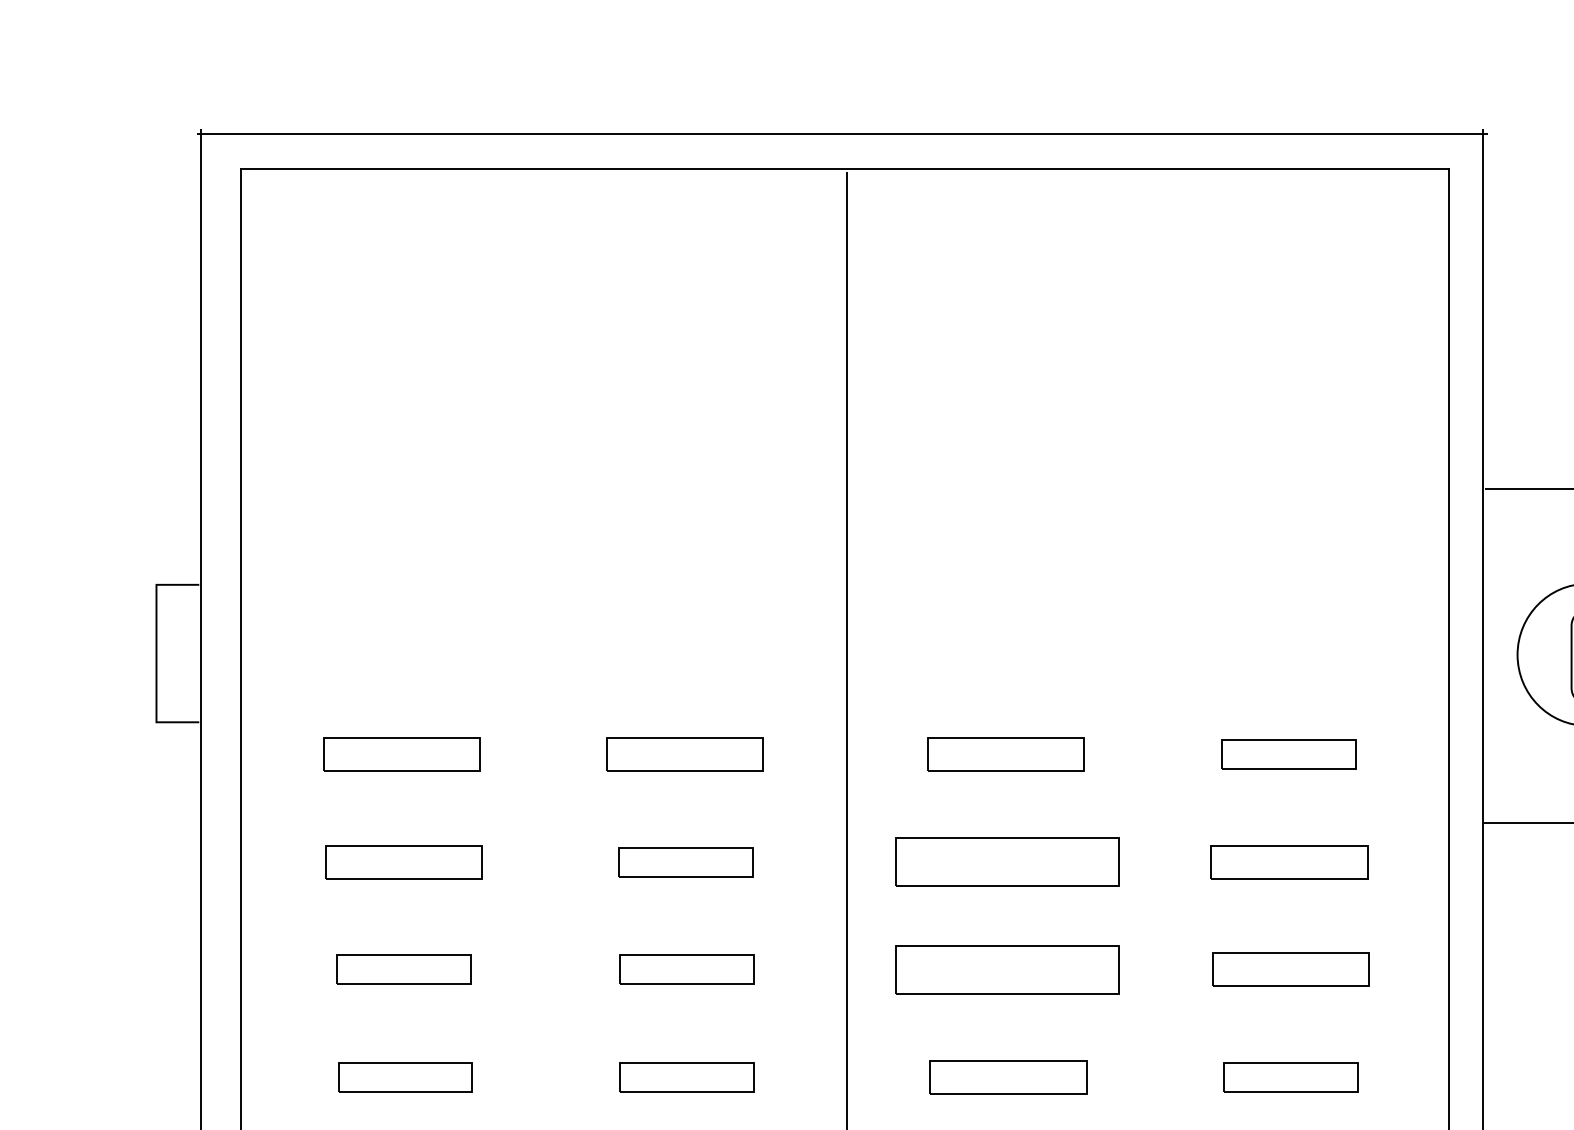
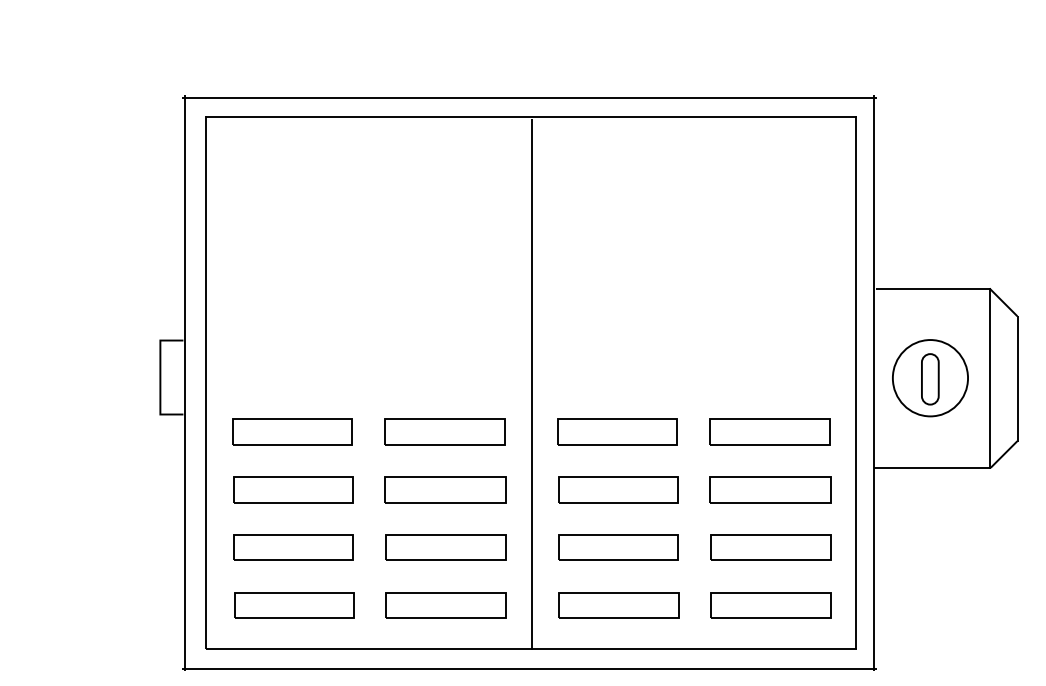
part: (401, 753) -> (292, 431), size x1.43
part: (684, 753) -> (444, 431), size x1.43
part: (1005, 753) -> (617, 431), size x1.43
part: (1288, 753) -> (769, 431), size x1.67
part: (403, 861) -> (293, 489), size x1.43
part: (686, 861) -> (445, 489), size x1.67
part: (1290, 861) -> (770, 489), size x1.43
part: (403, 969) -> (293, 547), size x1.67
part: (686, 969) -> (445, 547), size x1.67
part: (1290, 969) -> (770, 547), size x1.43
part: (405, 1077) -> (294, 605), size x1.67
part: (686, 1077) -> (445, 605), size x1.67
part: (1007, 1077) -> (618, 605), size x1.43
part: (1290, 1077) -> (770, 605), size x1.67

